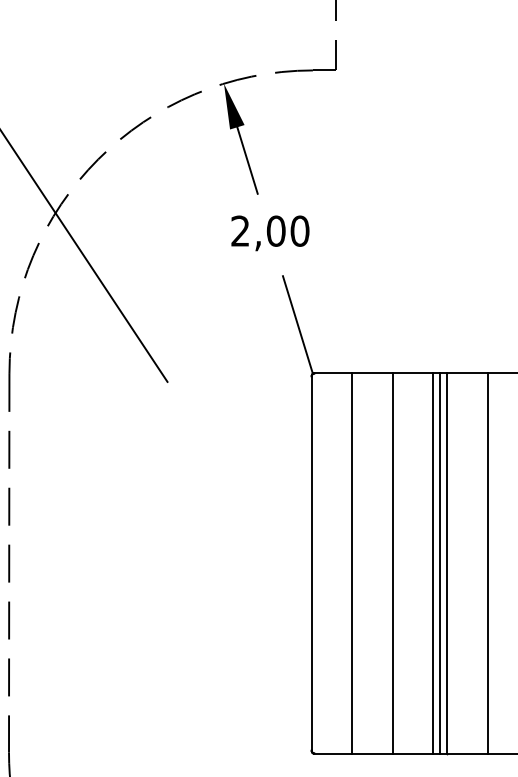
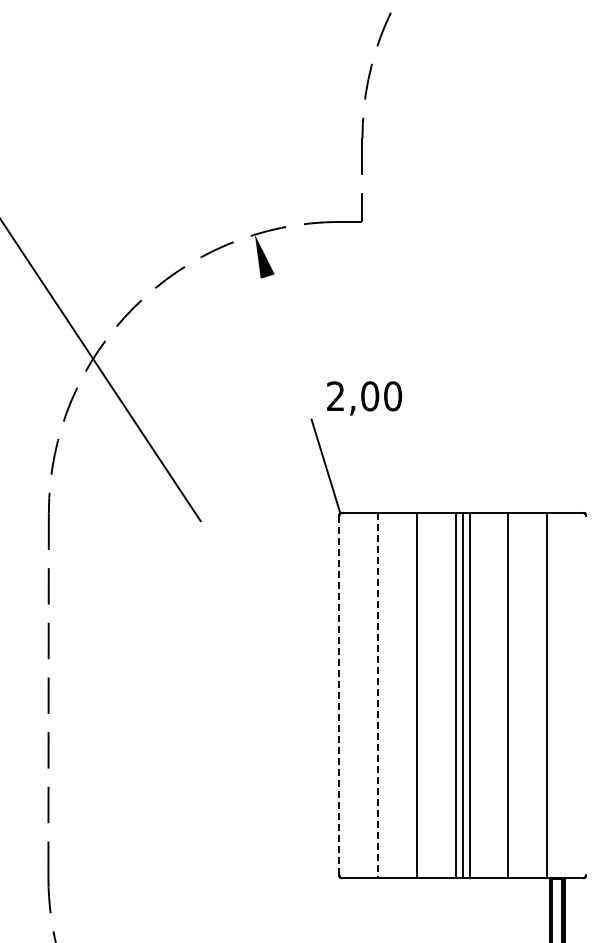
line: (247, 160) -> (277, 308), removed
text: (270, 233) -> (364, 398), moved
line: (312, 563) -> (339, 695), solid -> dashed
line: (352, 563) -> (378, 695), solid -> dashed

